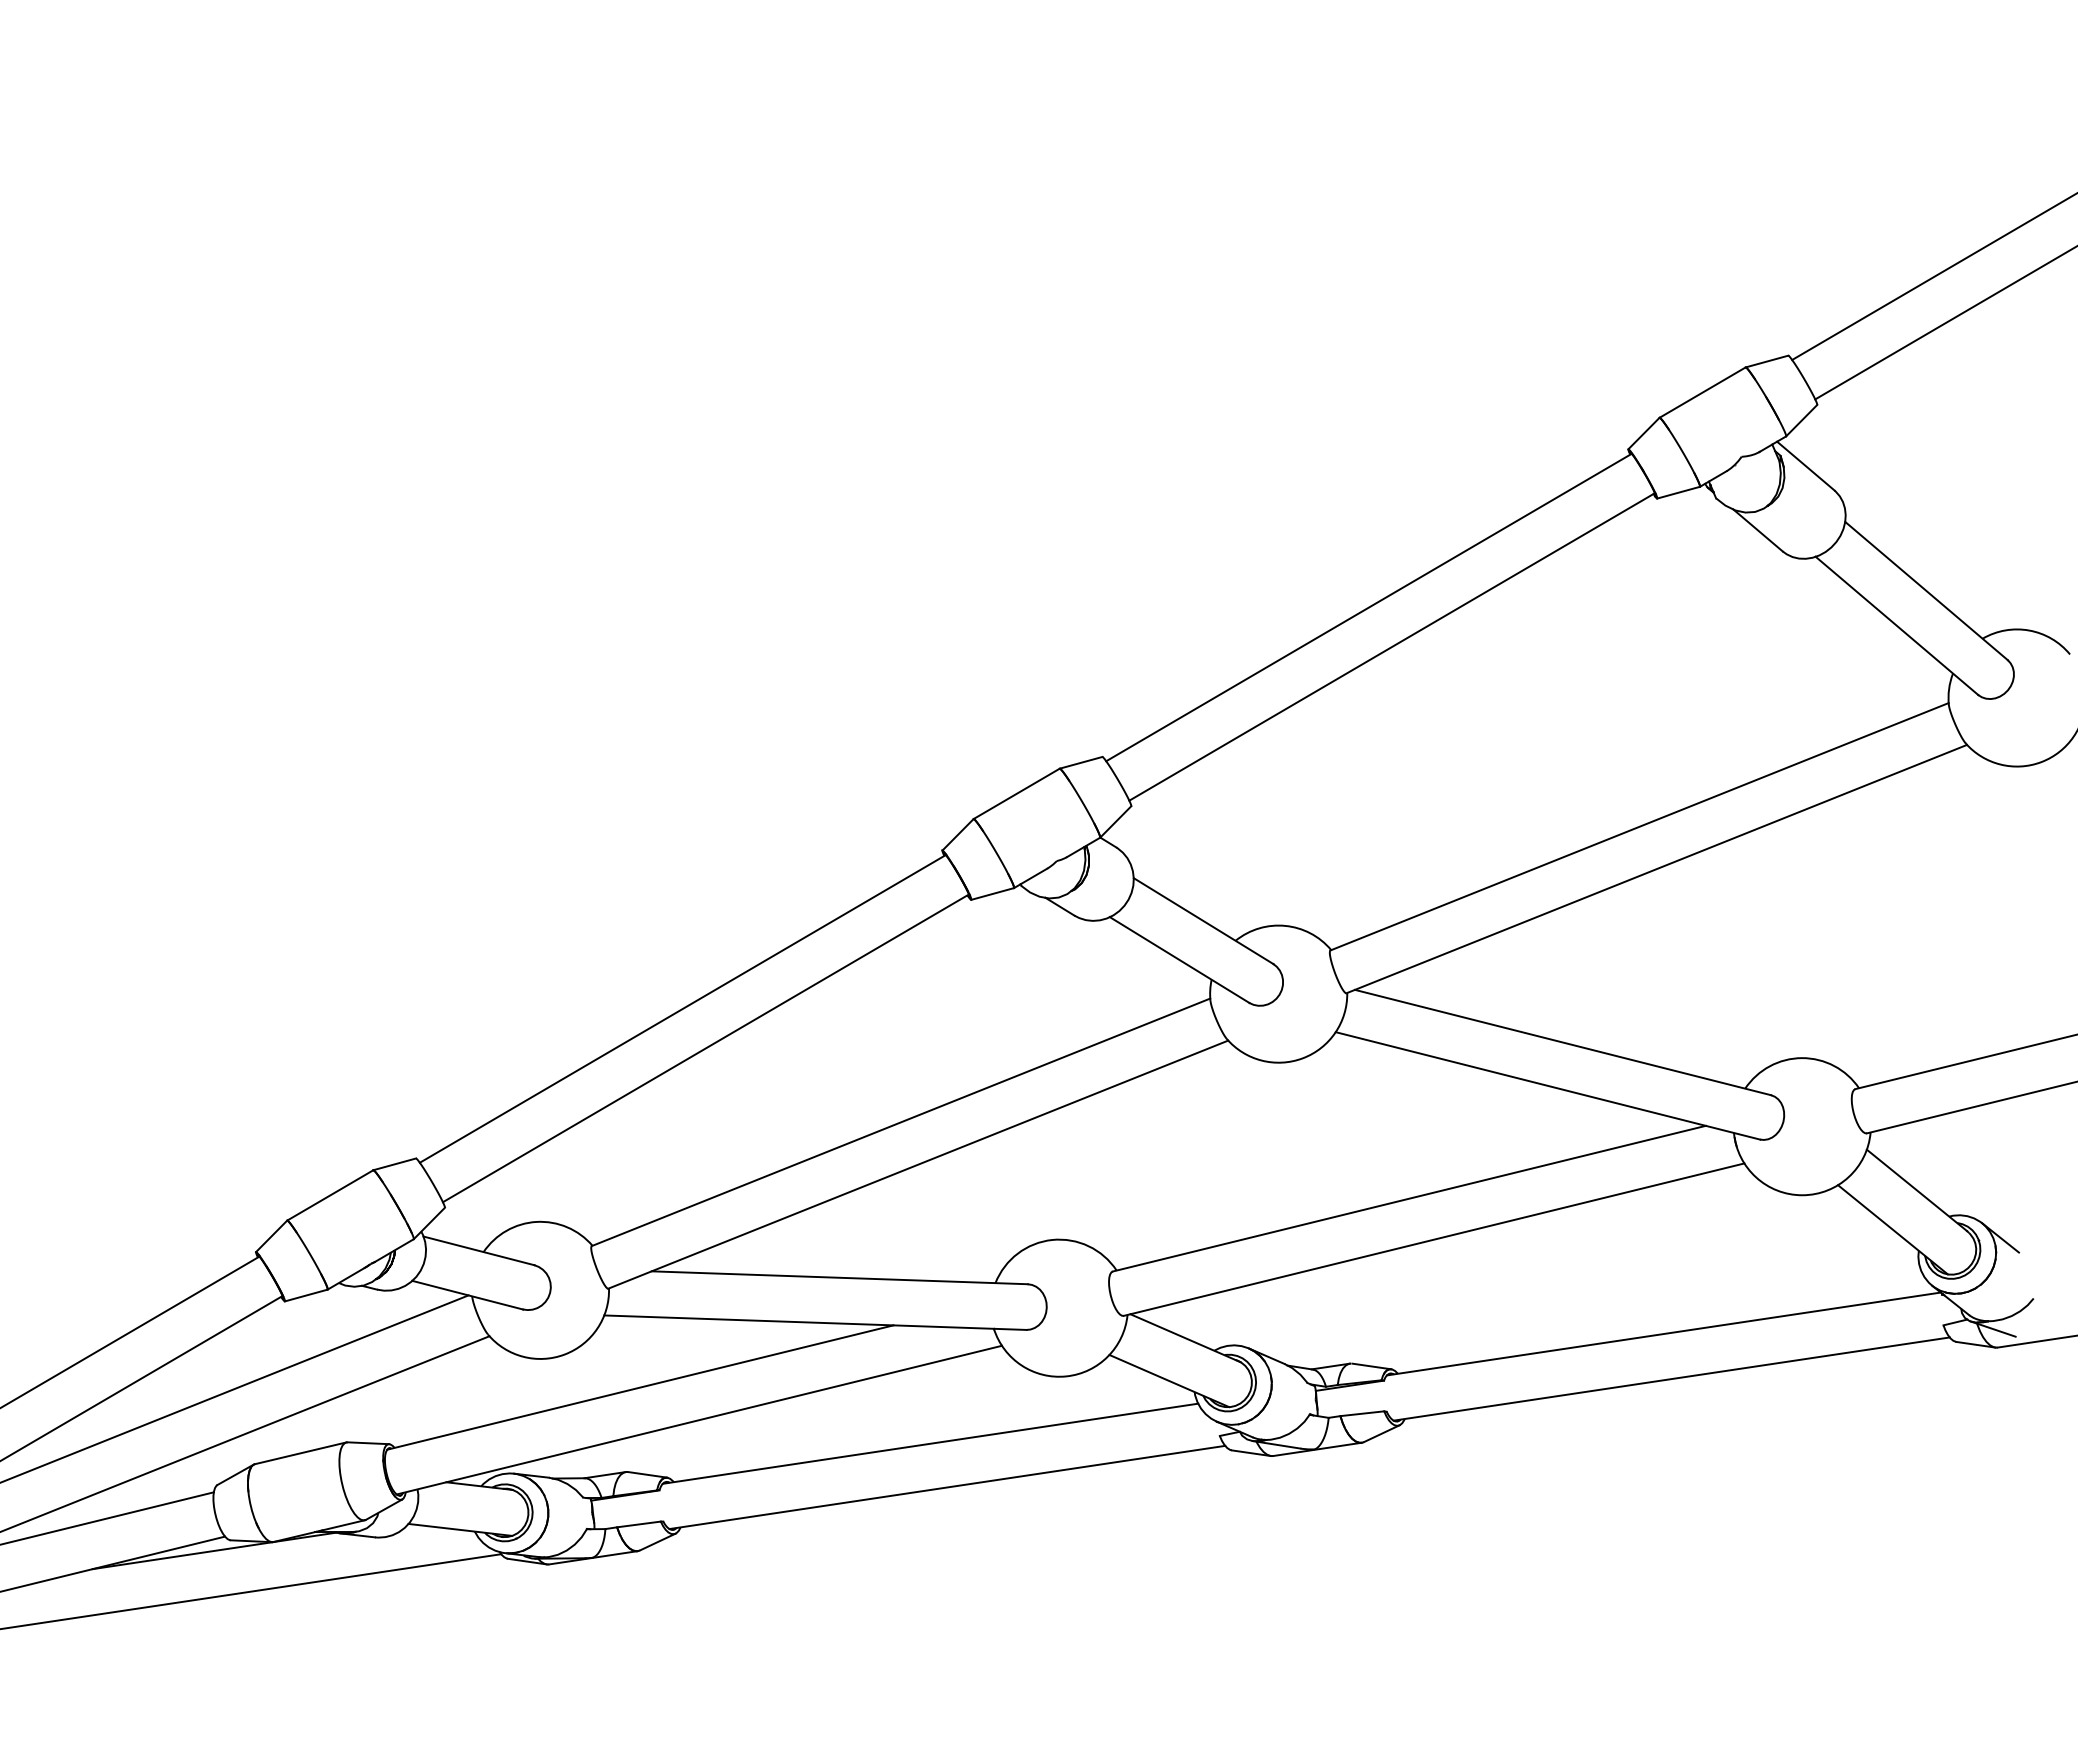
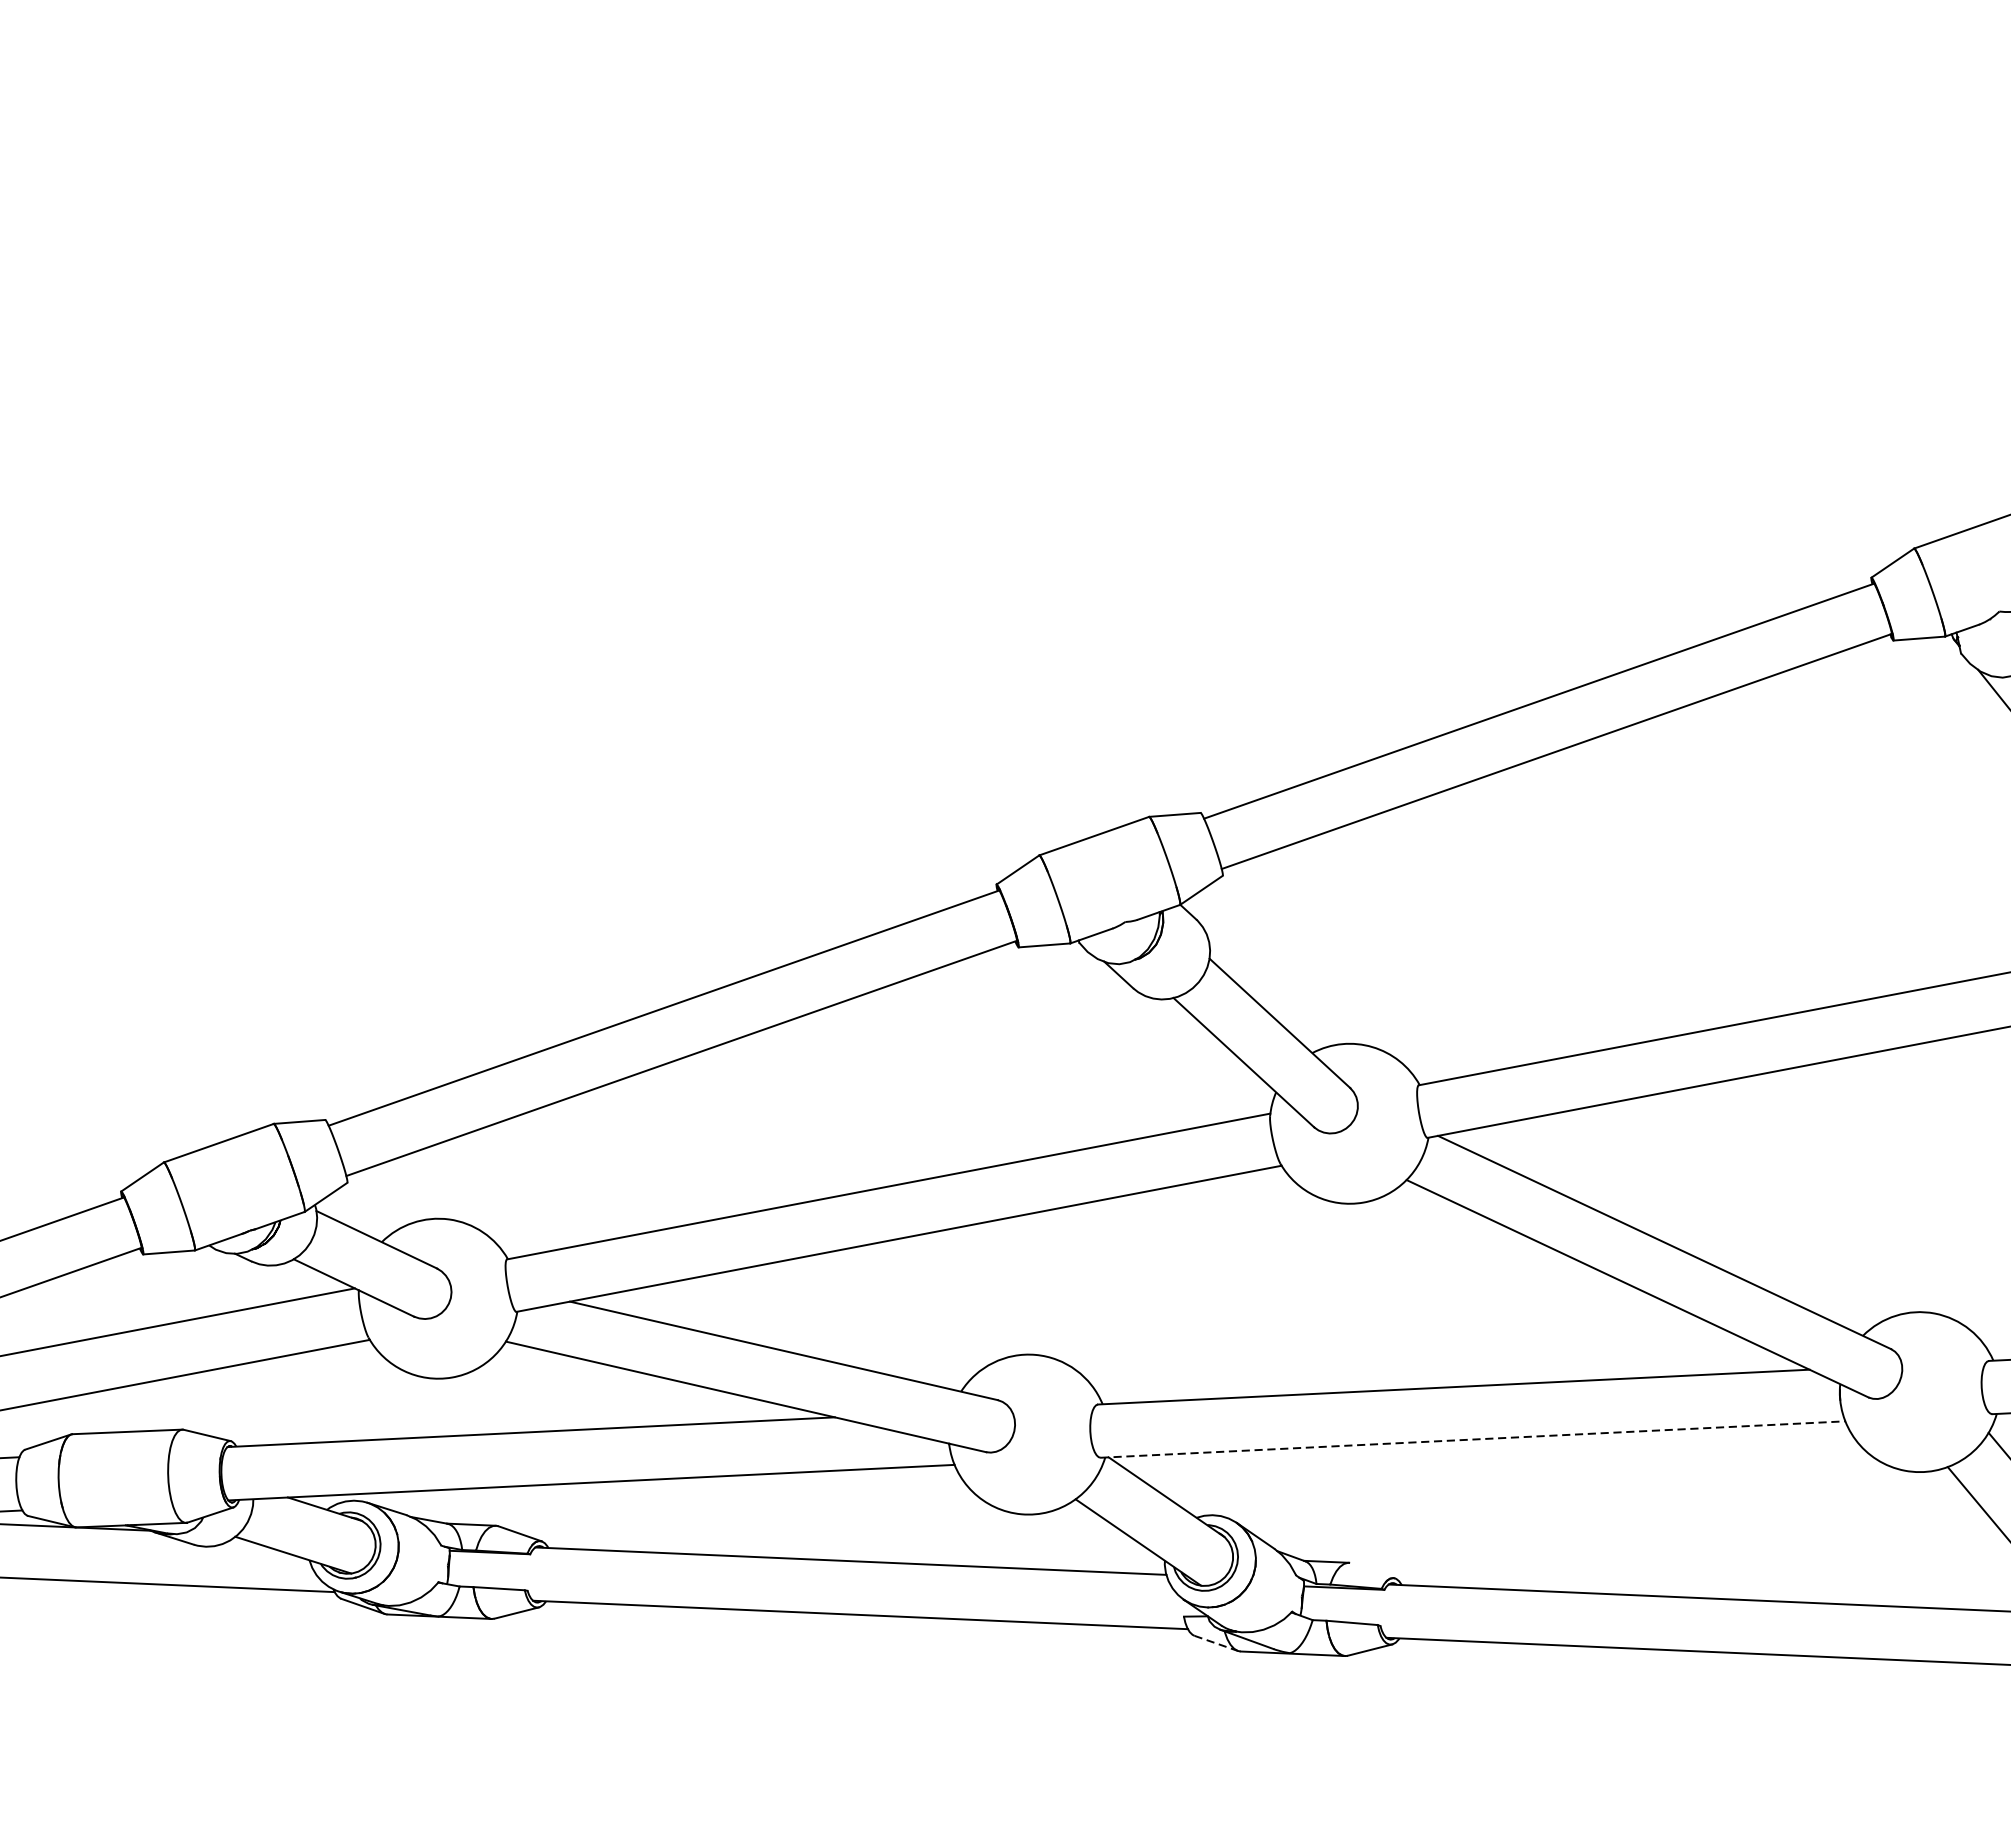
line: (1434, 1239) -> (1473, 1439), solid -> dashed
line: (1371, 1366) -> (1373, 1570), removed
line: (1251, 1453) -> (1216, 1643), solid -> dashed

